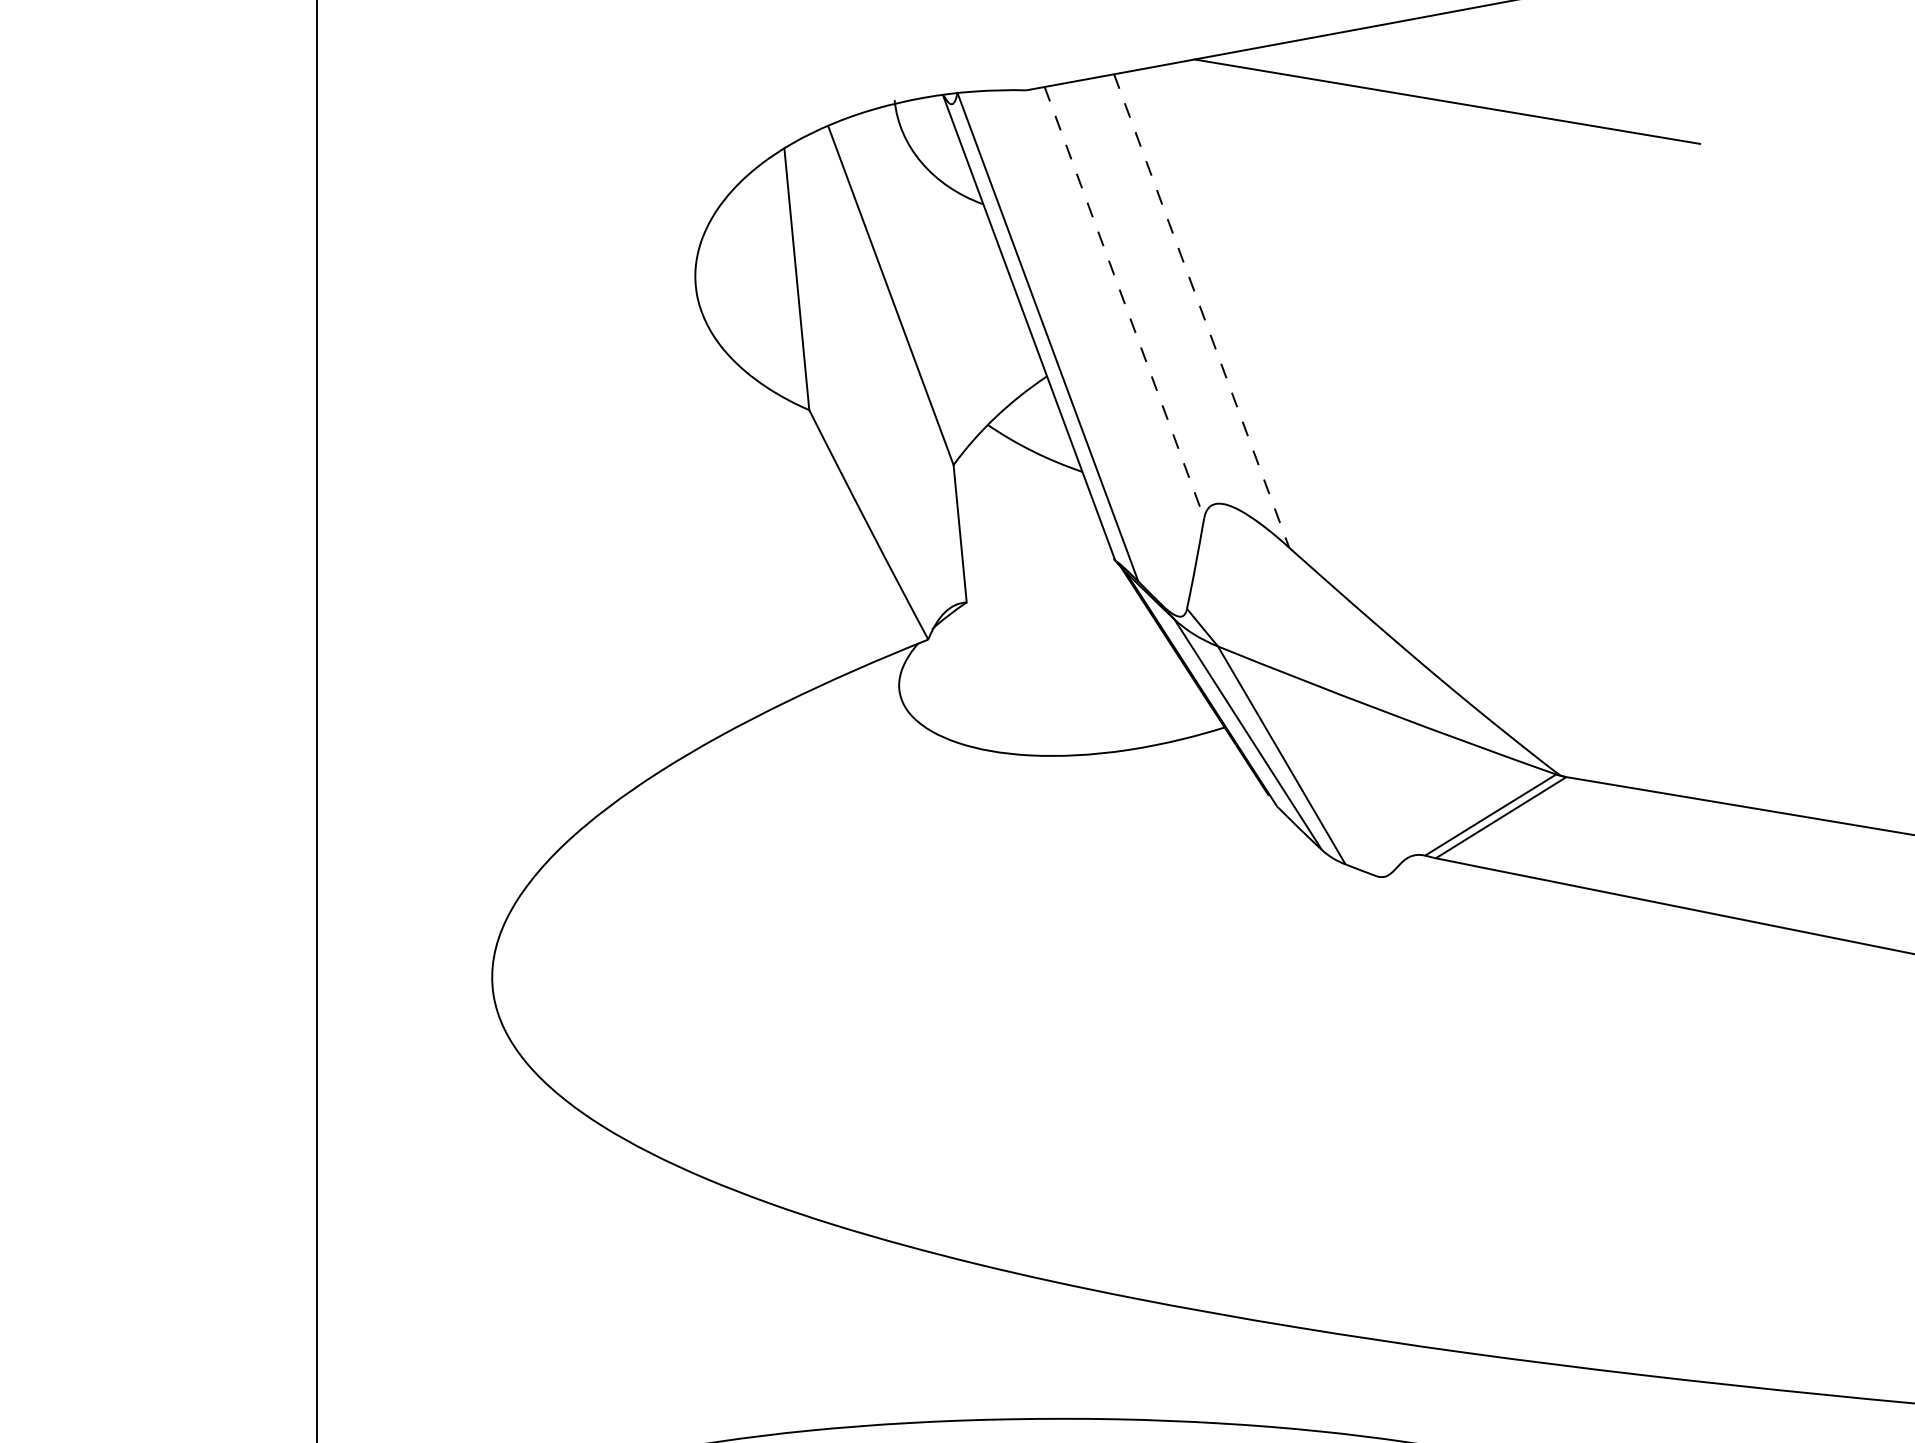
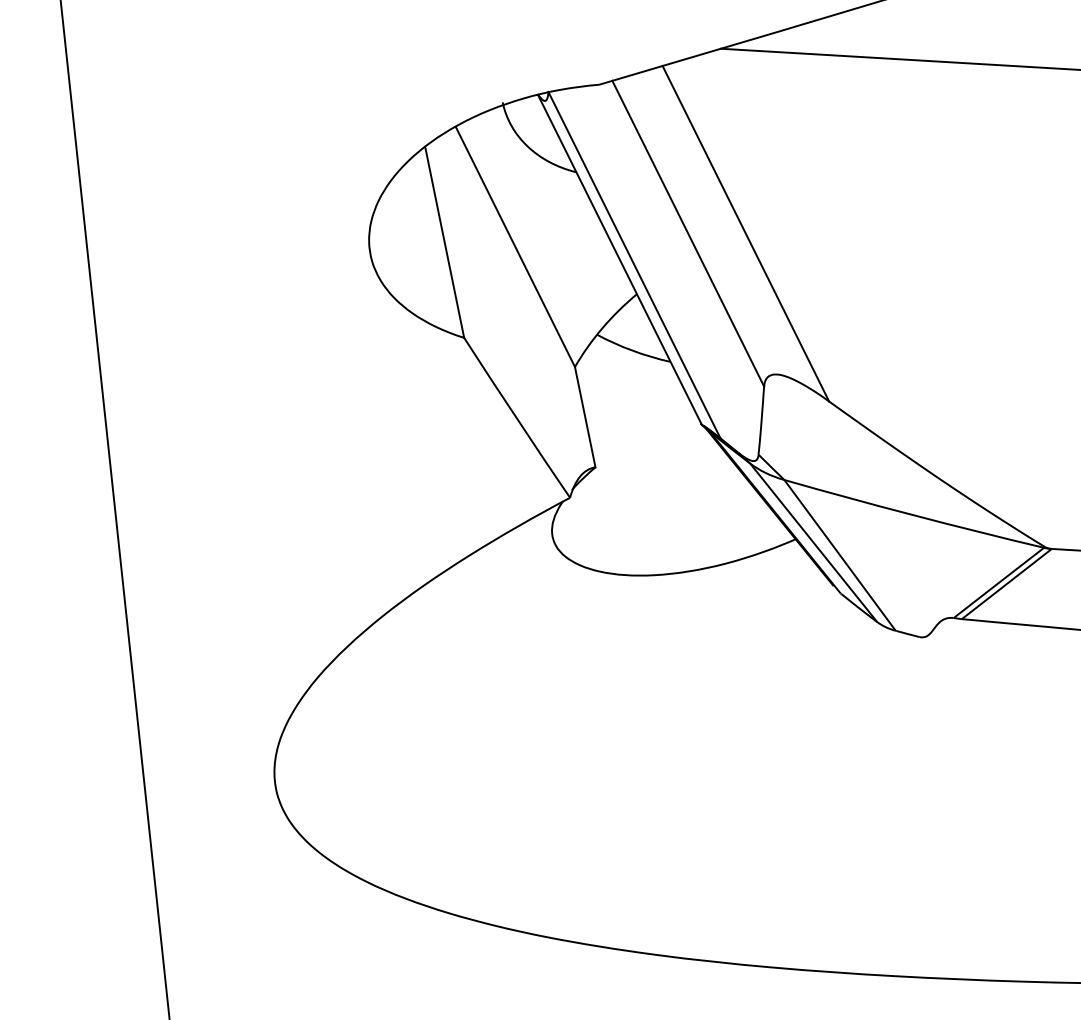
line: (1124, 302) -> (688, 233), dashed -> solid
line: (1201, 311) -> (745, 234), dashed -> solid

